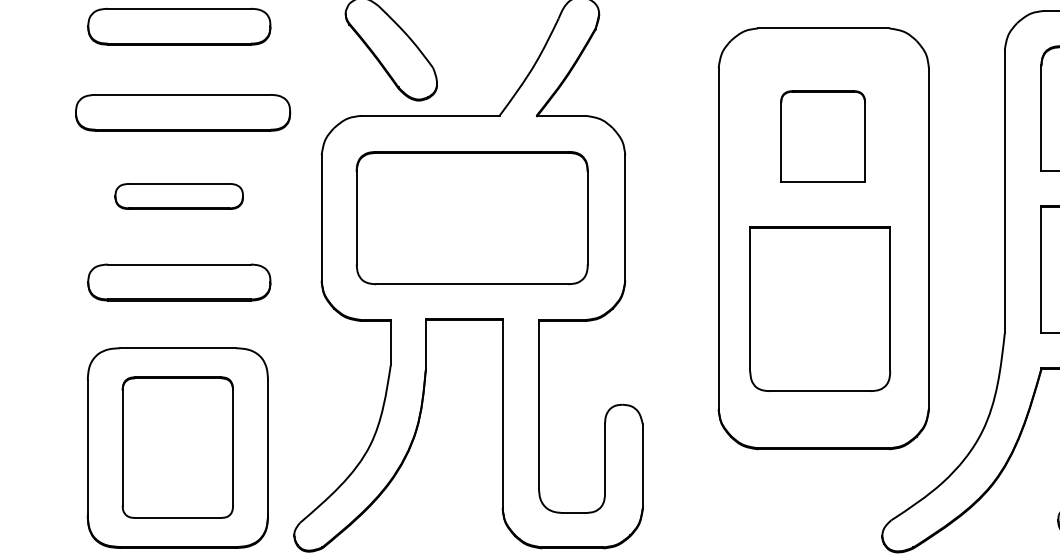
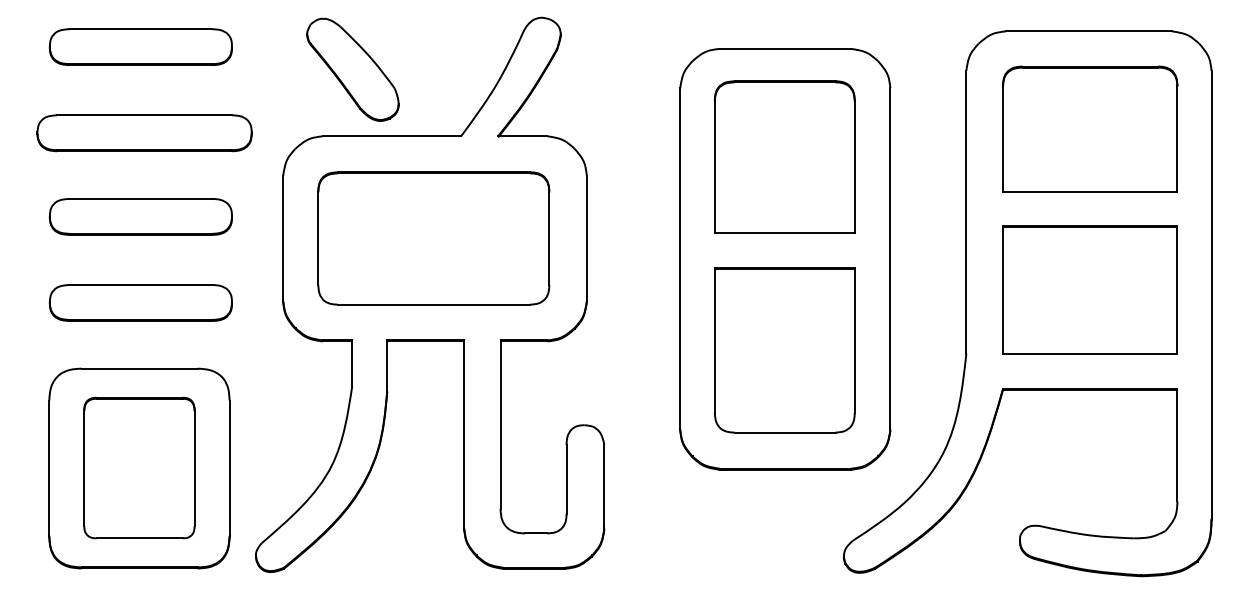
part: (822, 136) -> (784, 156), size x1.67
part: (178, 196) -> (140, 216), size x1.43
part: (819, 309) -> (784, 350), moved

